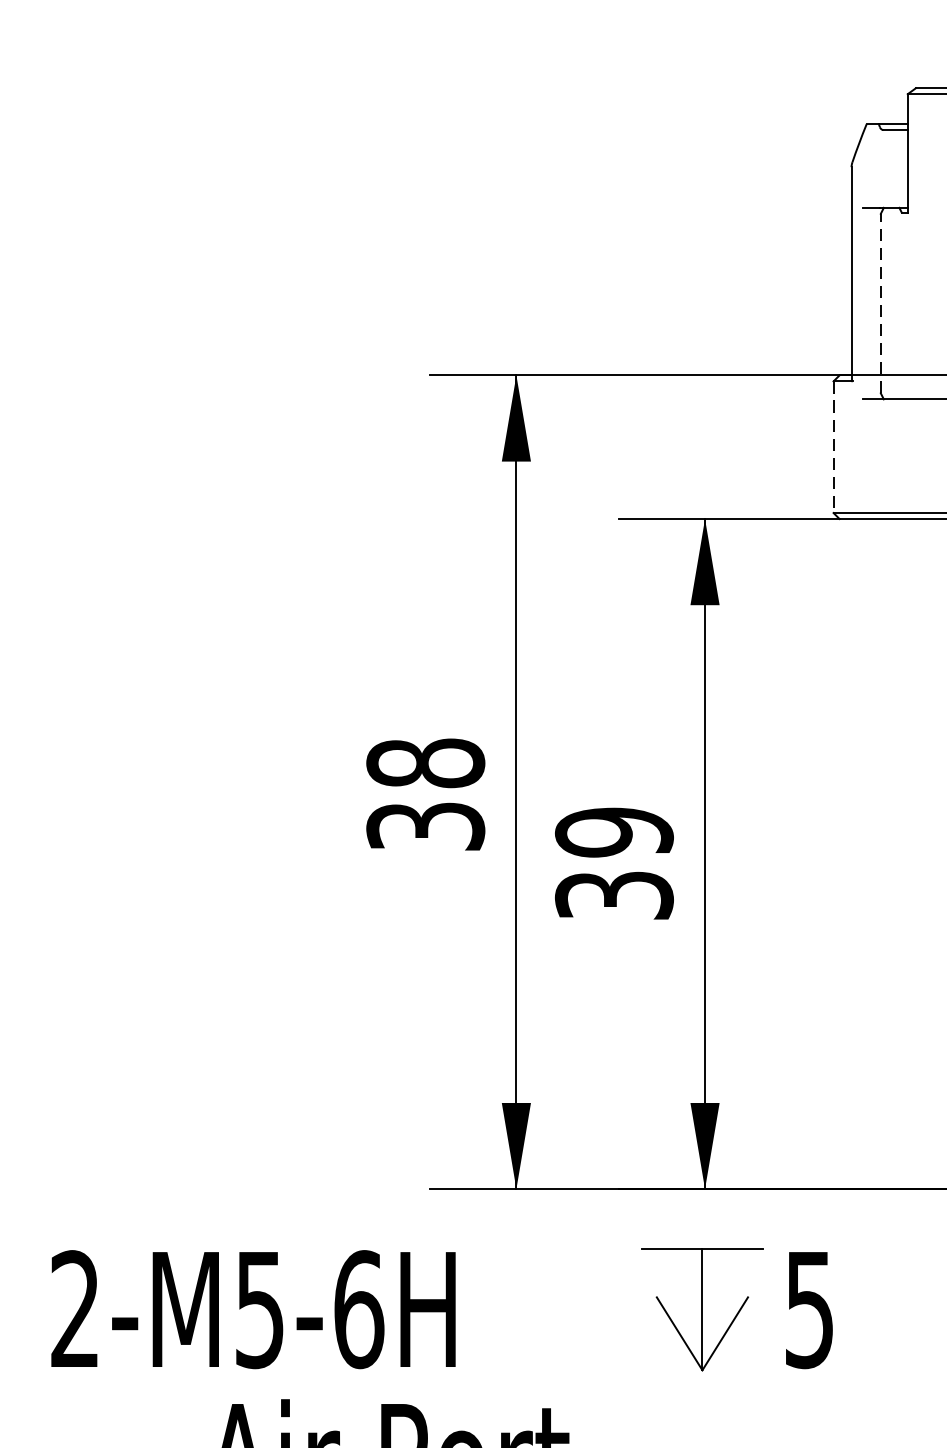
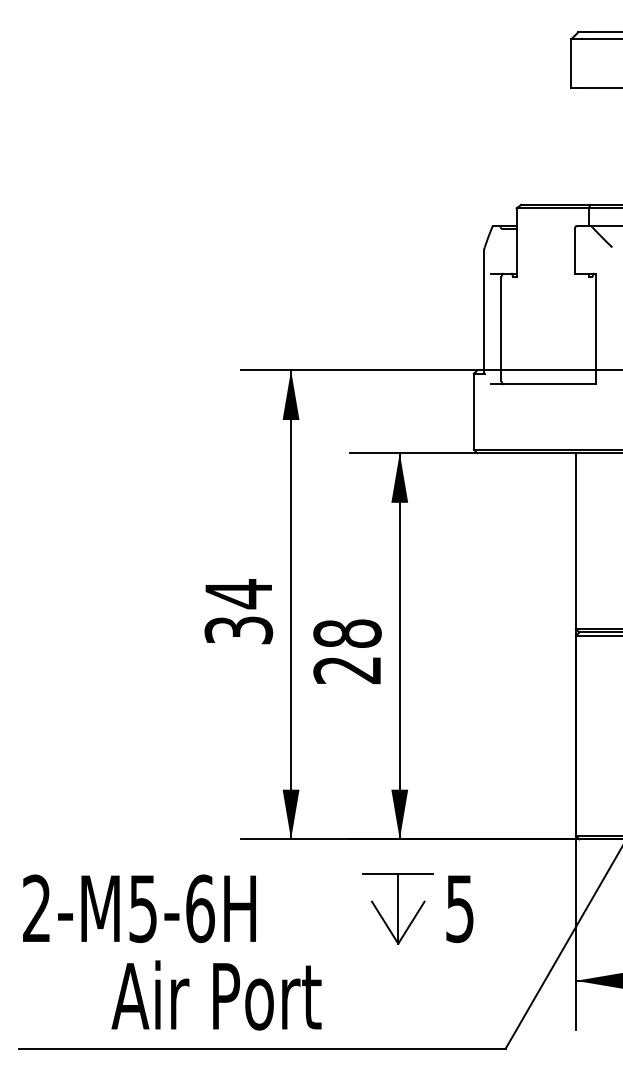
line: (881, 304) -> (501, 329), dashed -> solid
line: (832, 446) -> (473, 411), dashed -> solid
text: (425, 764) -> (238, 594), 38 -> 34
text: (614, 863) -> (347, 651), 39 -> 28

